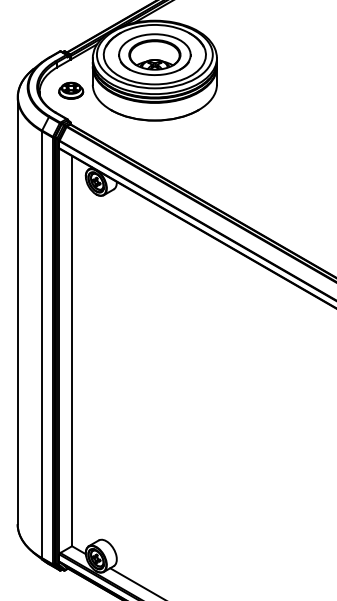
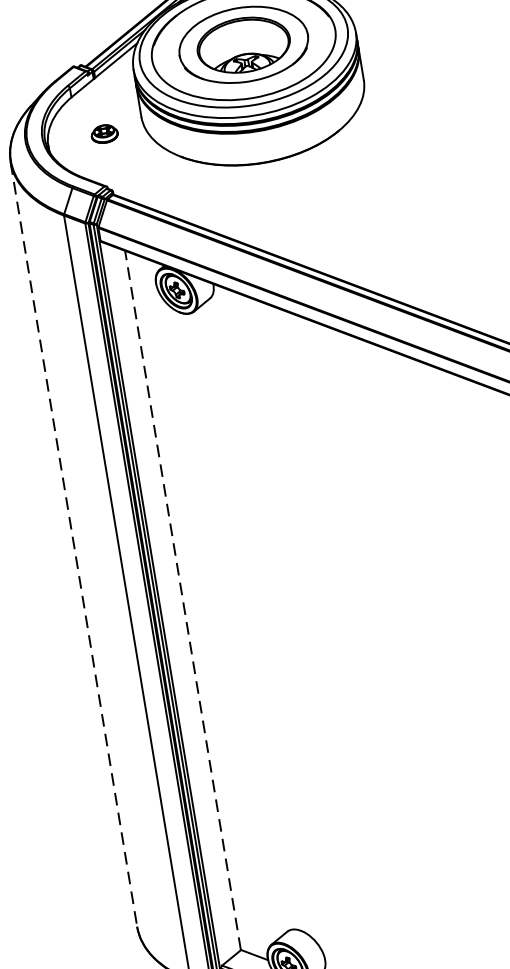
part: (71, 90) -> (104, 133), size x0.6
line: (17, 311) -> (73, 545), solid -> dashed
line: (71, 350) -> (182, 599), solid -> dashed

